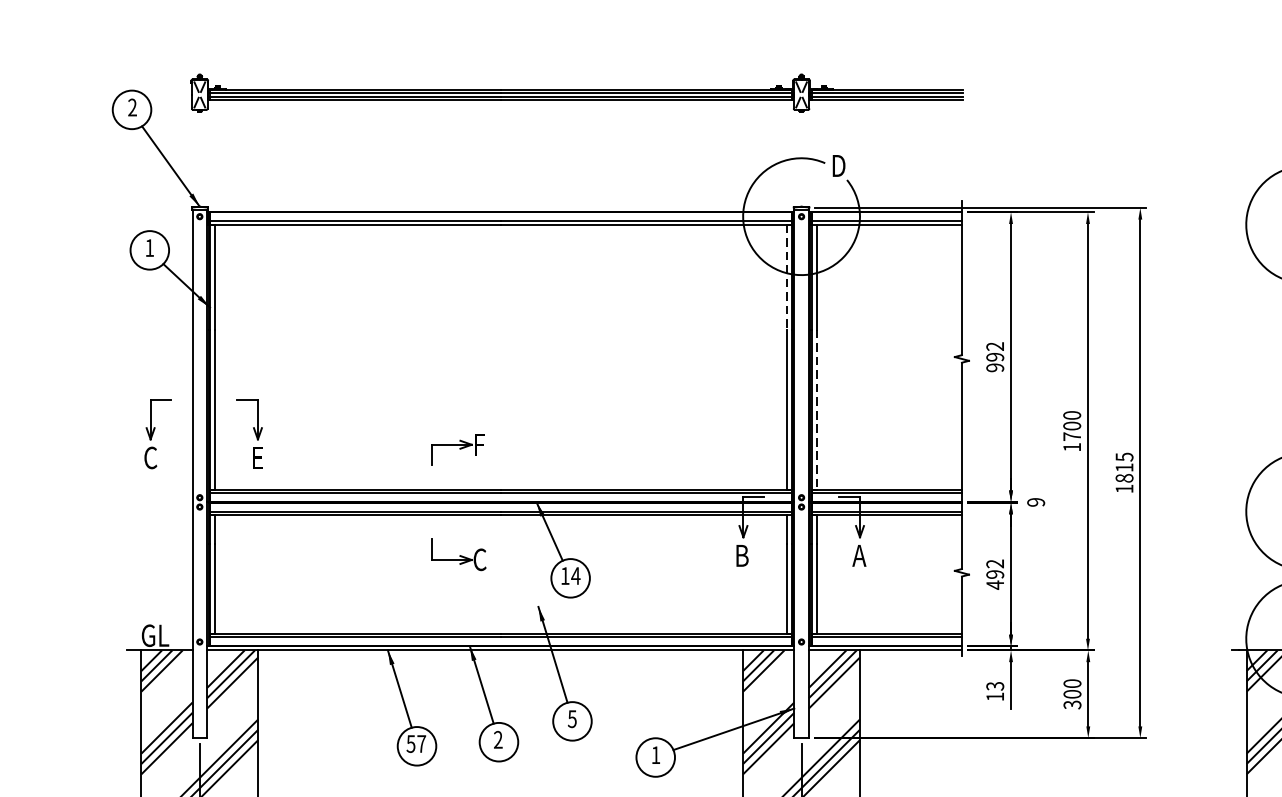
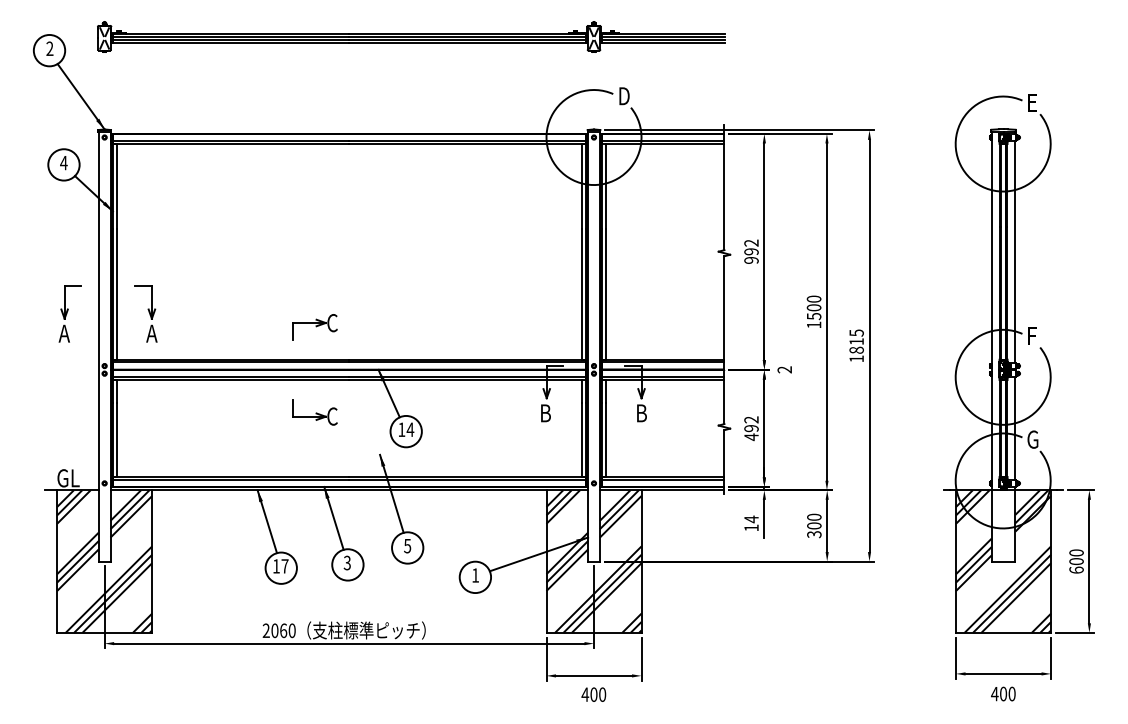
text: (149, 248) -> (63, 163), 1 -> 4
line: (786, 276) -> (581, 186), dashed -> solid
line: (816, 410) -> (606, 295), dashed -> solid
text: (1072, 436) -> (814, 316), 1700 -> 1500
text: (480, 445) -> (332, 323), F -> C
text: (149, 457) -> (63, 333), C -> A
text: (257, 457) -> (151, 333), E -> A
text: (1037, 501) -> (785, 369), 9 -> 2
text: (858, 556) -> (640, 413), A -> B
text: (995, 686) -> (751, 519), 13 -> 14
text: (497, 740) -> (346, 563), 2 -> 3
text: (409, 744) -> (275, 566), 57 -> 17

